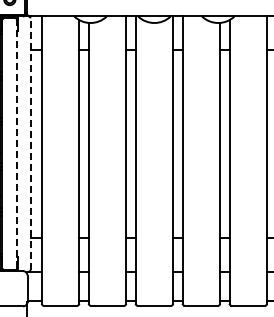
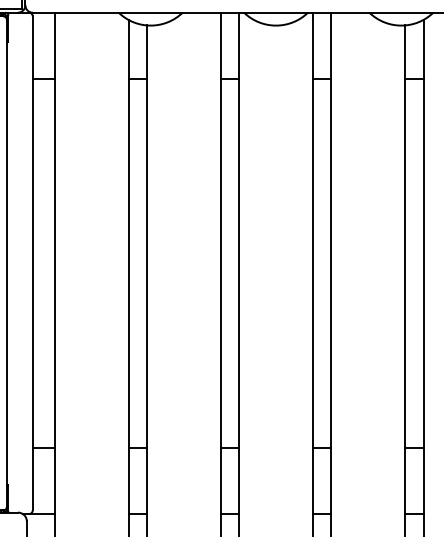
line: (17, 144) -> (7, 264), dashed -> solid
line: (30, 144) -> (32, 264), dashed -> solid

